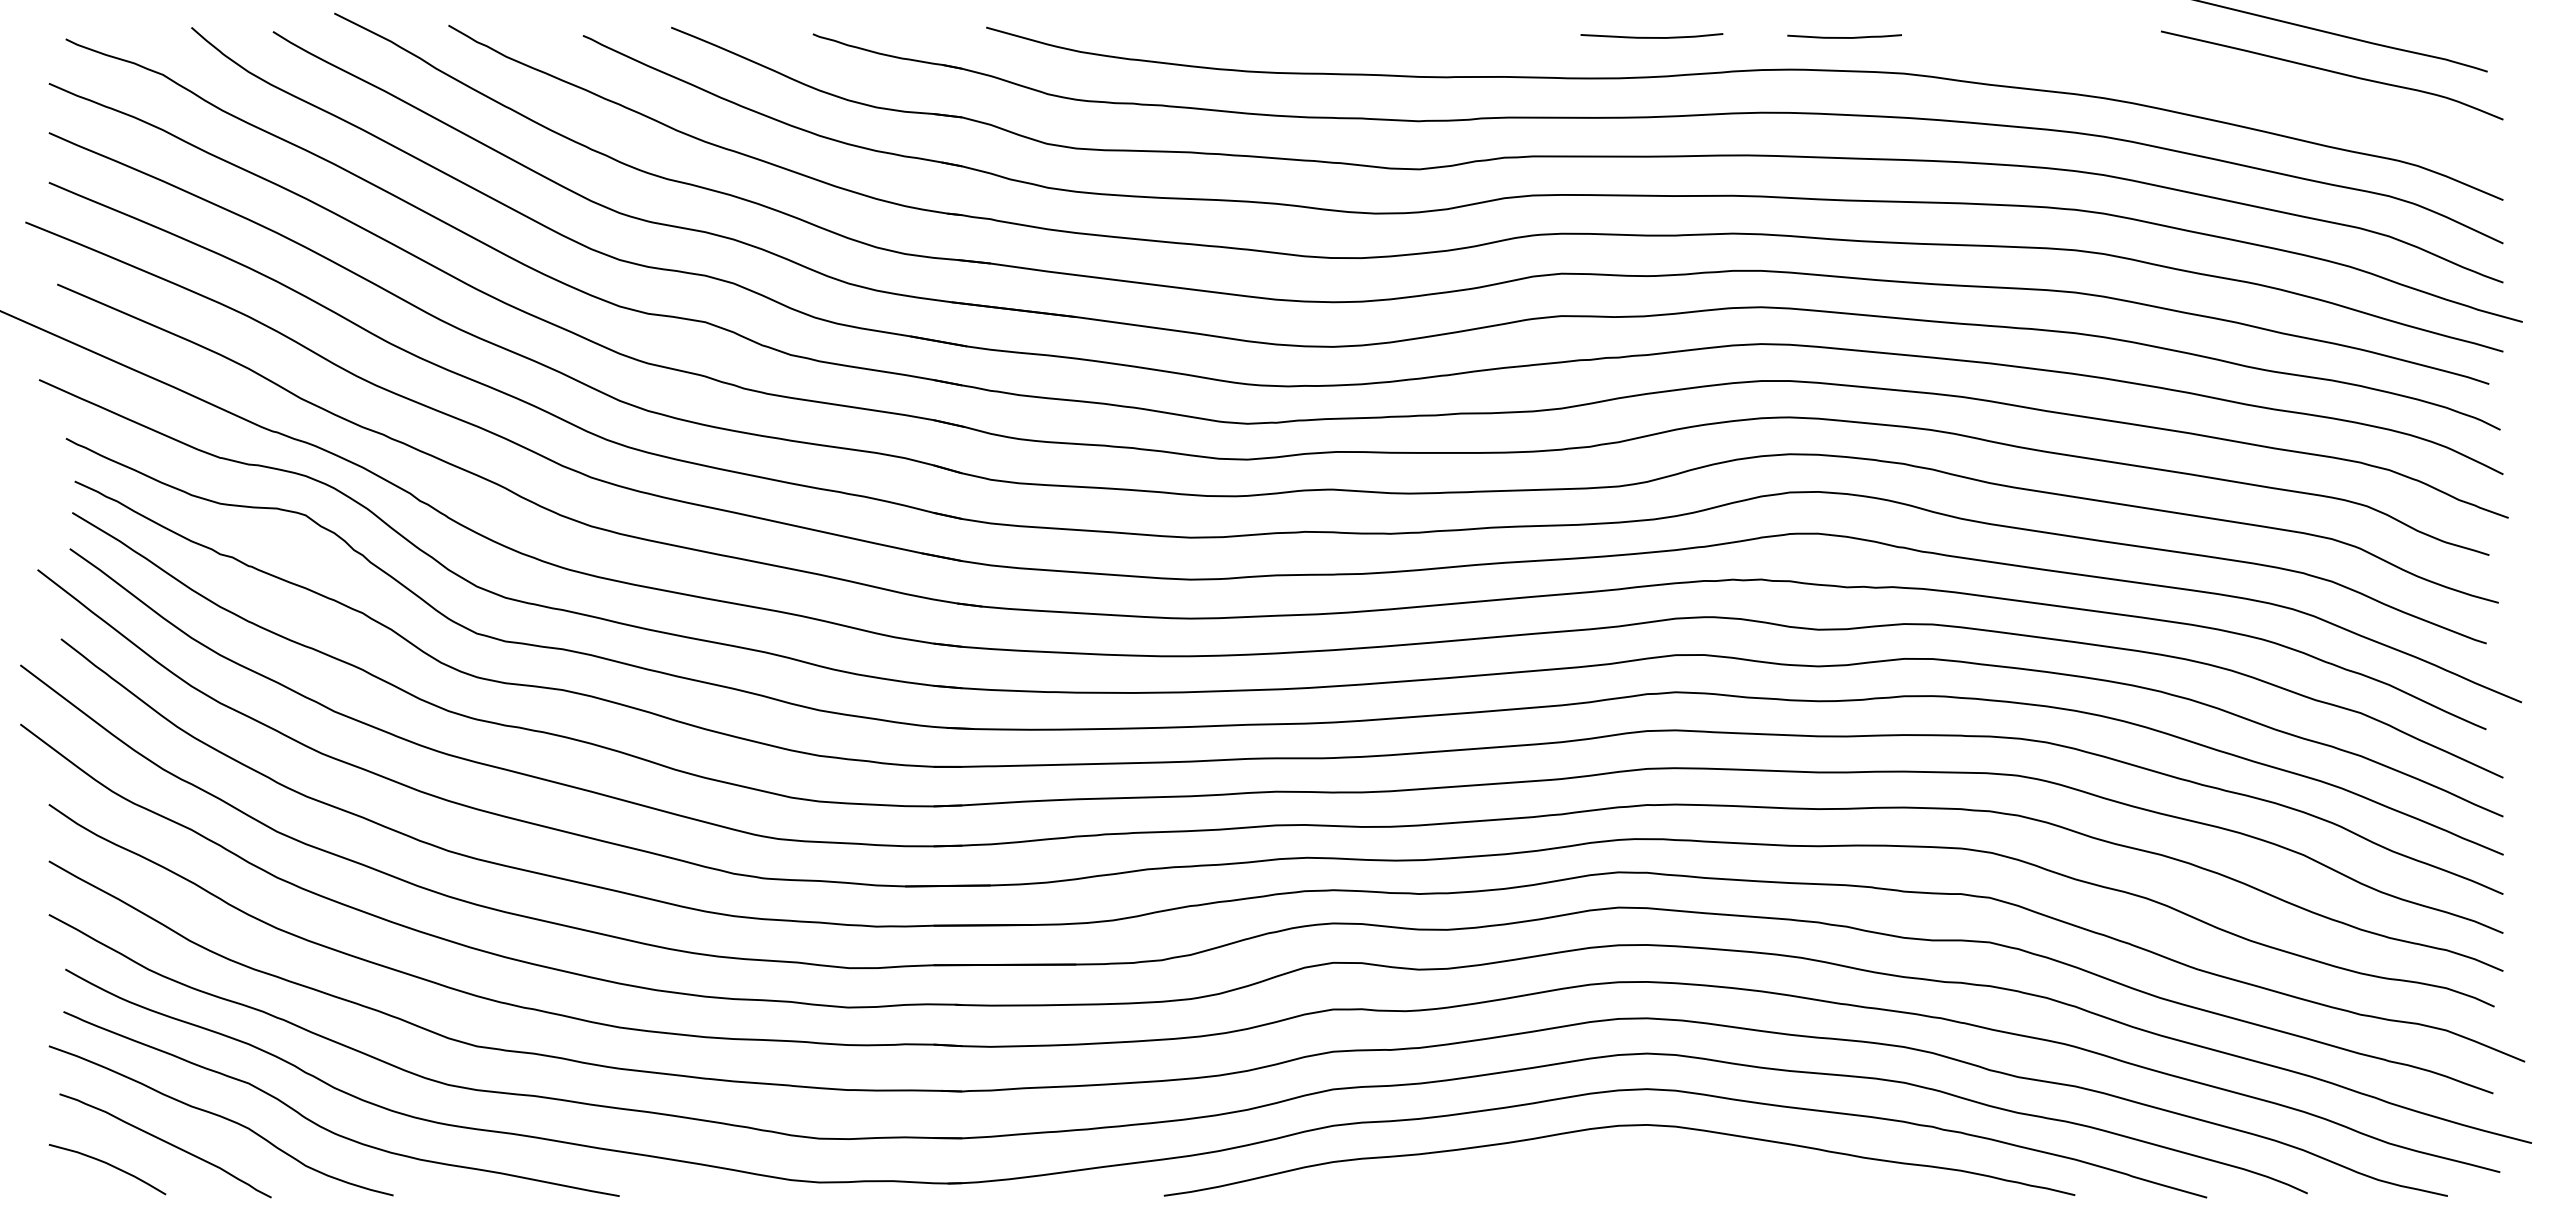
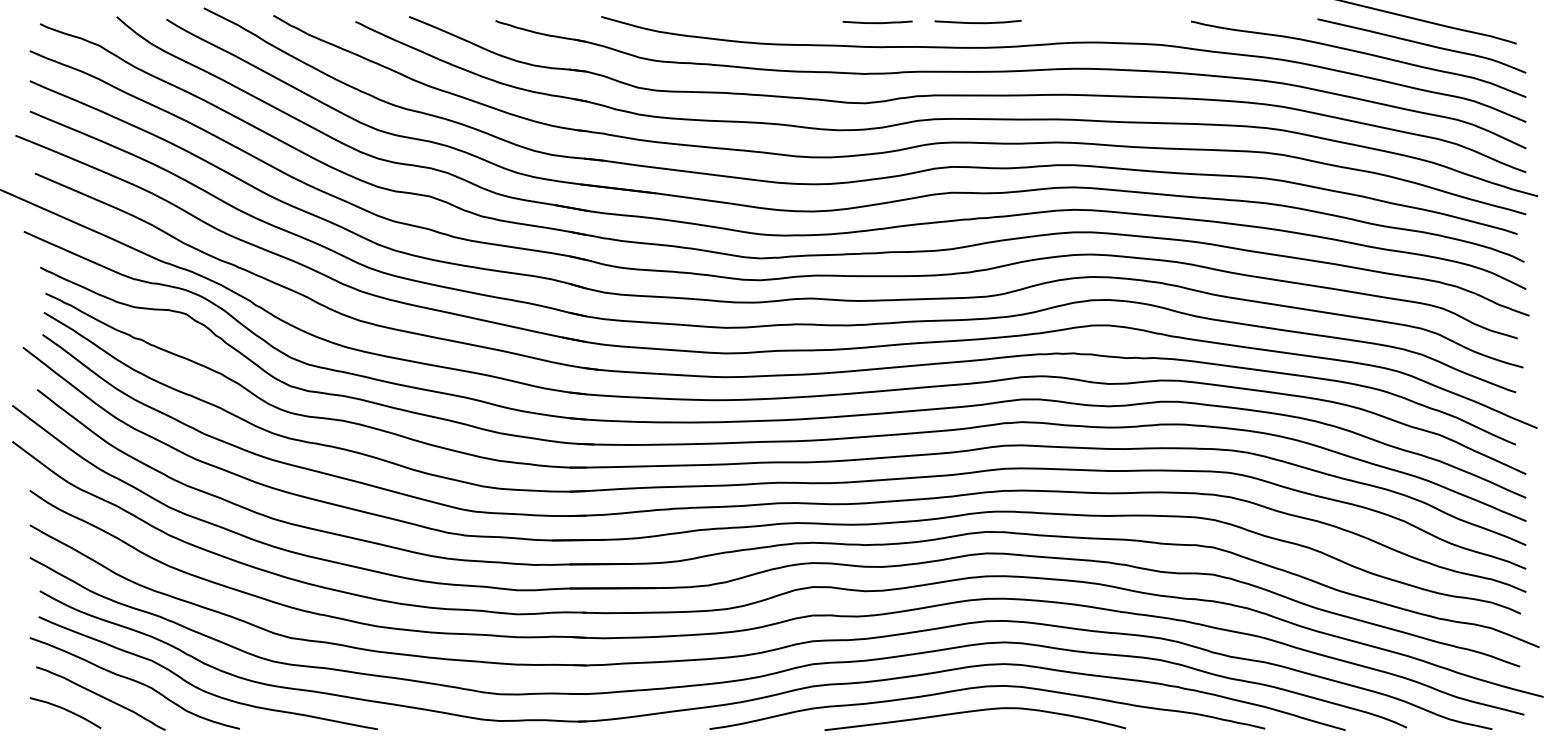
curve: (1650, 36) -> (977, 22), moved
curve: (1844, 36) -> (877, 22), moved
curve: (2231, 87) -> (1360, 53), added
curve: (1595, 1168) -> (972, 712), added

